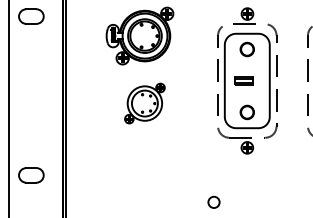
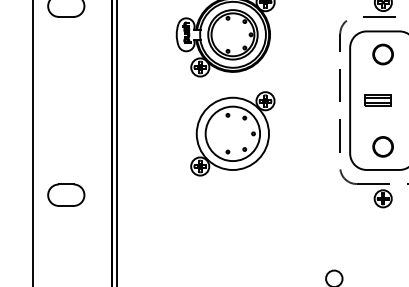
part: (144, 103) -> (232, 133), size x1.43
part: (31, 175) -> (66, 195), moved

